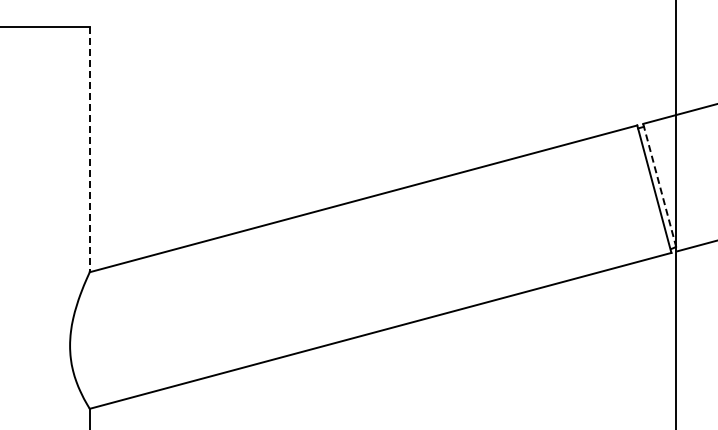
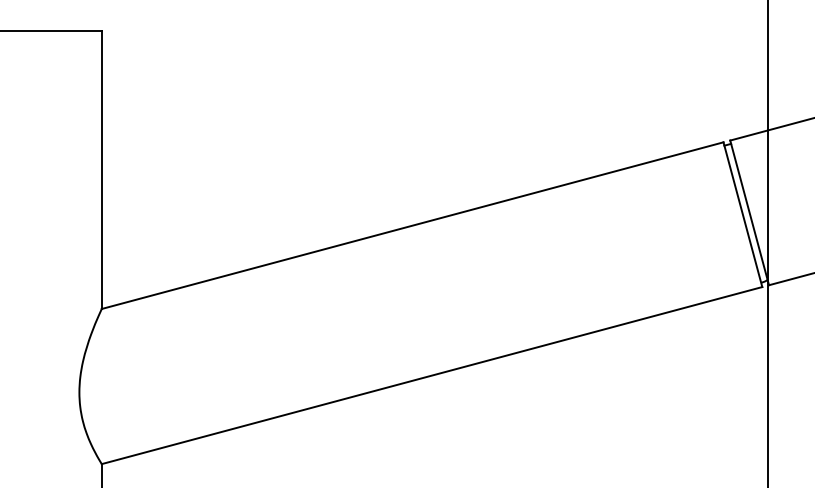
line: (89, 149) -> (101, 169), dashed -> solid
line: (660, 187) -> (749, 212), dashed -> solid

